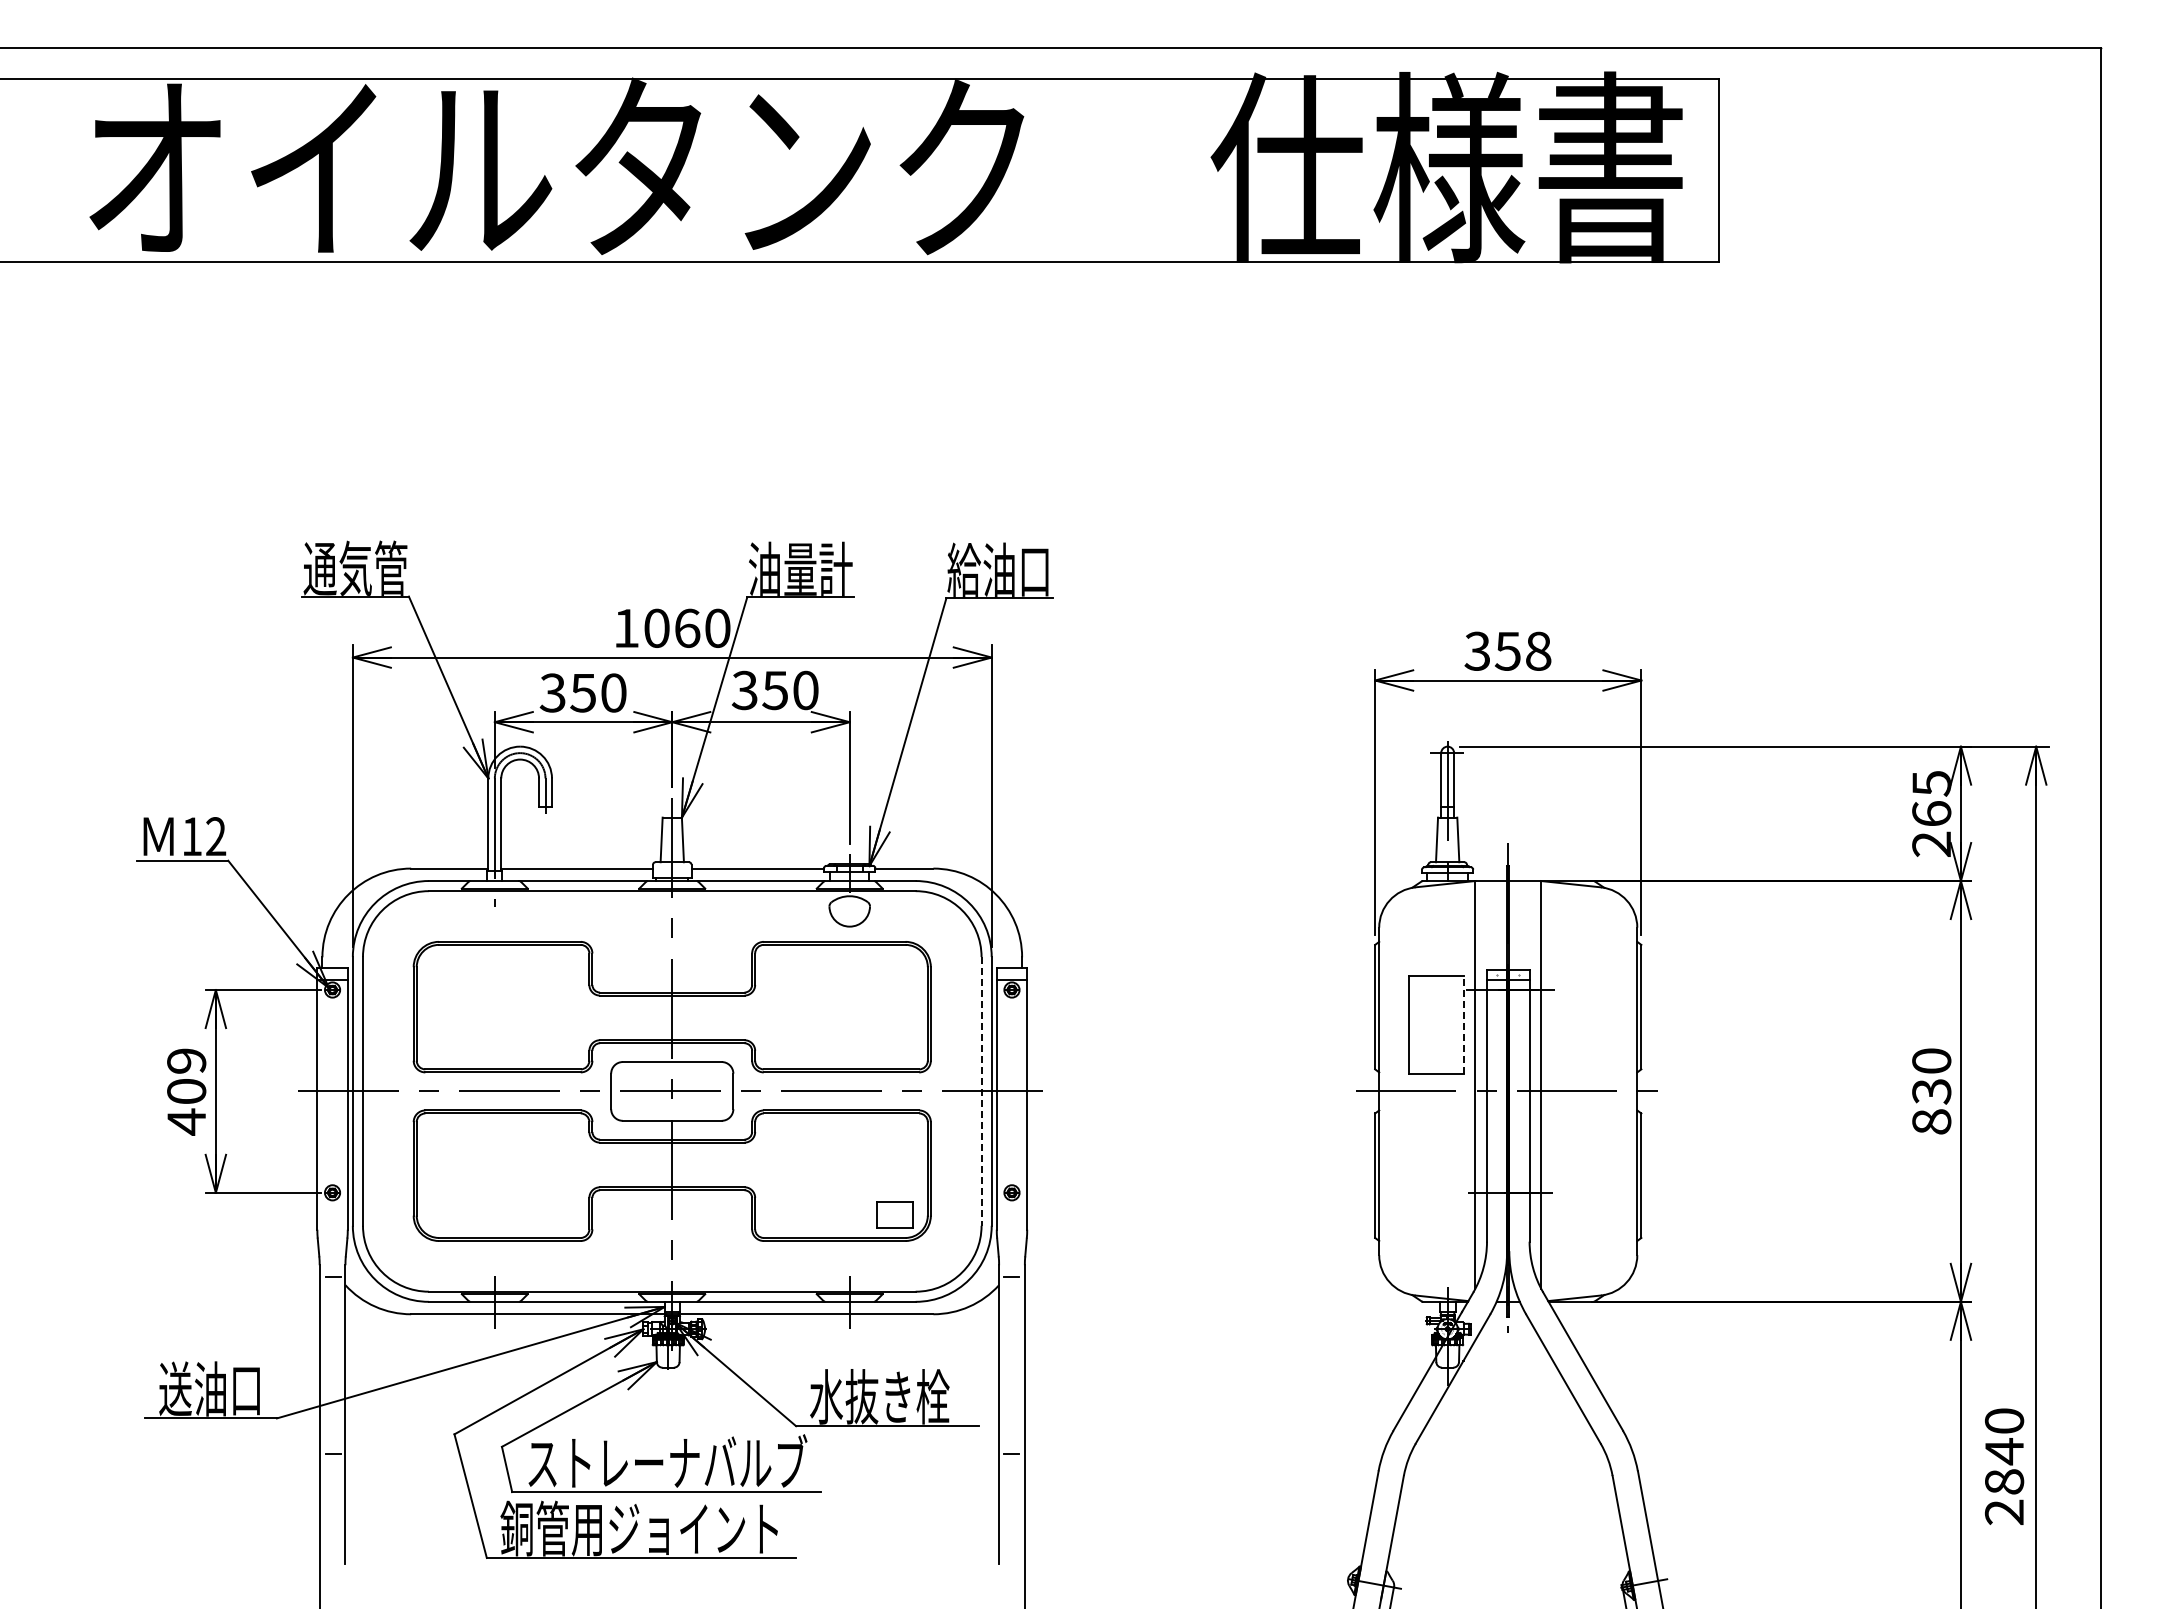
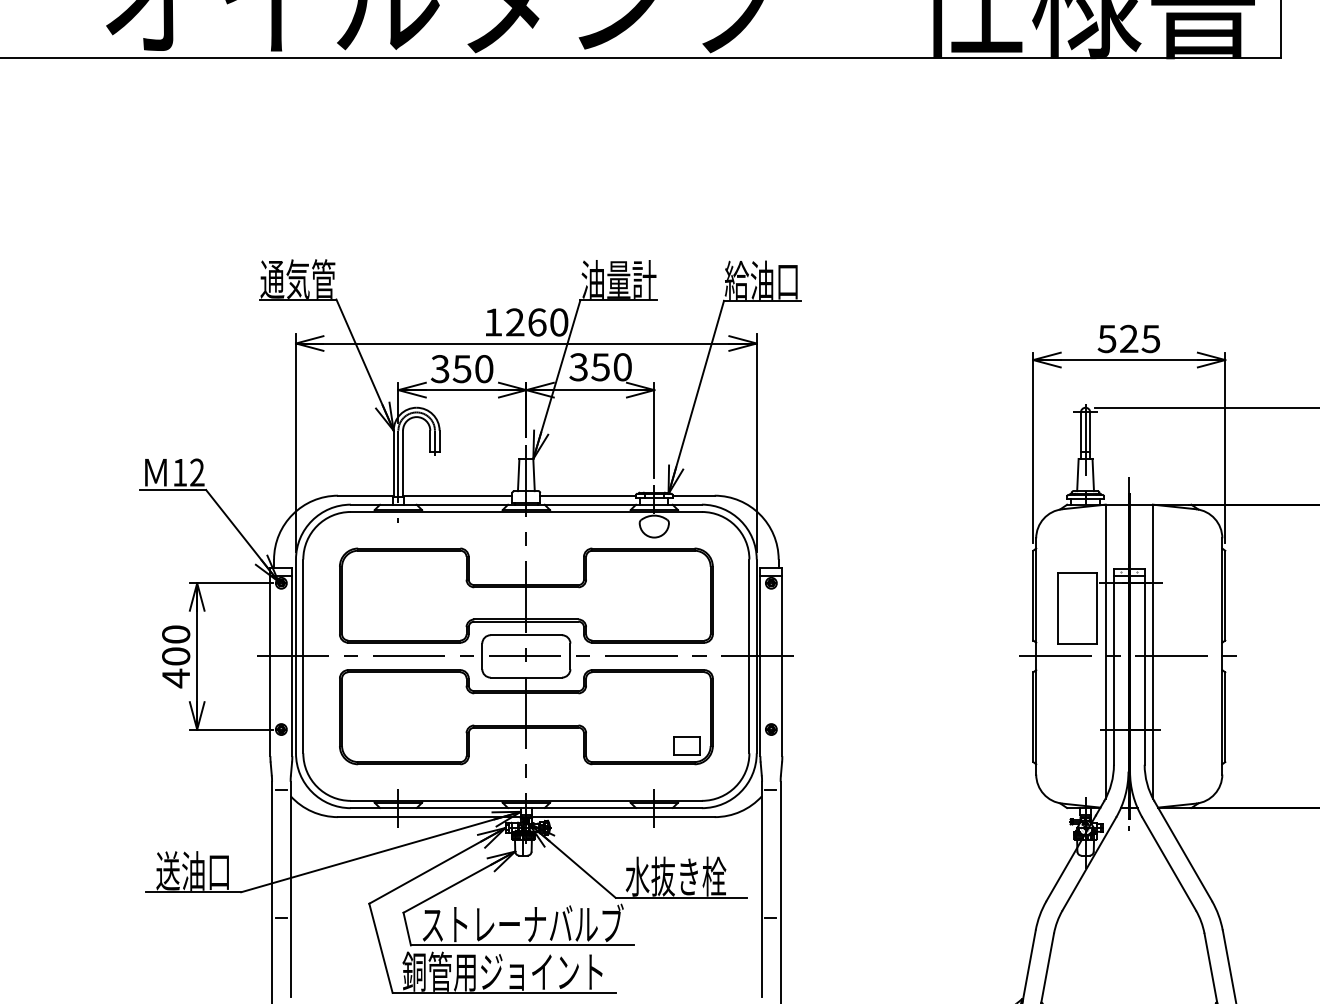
text: (656, 627) -> (514, 321), 1060 -> 1260
text: (1507, 650) -> (1128, 338), 358 -> 525
line: (1463, 1025) -> (1096, 608), dashed -> solid
text: (186, 1060) -> (176, 634), 409 -> 400
line: (981, 1091) -> (749, 656), dashed -> solid

